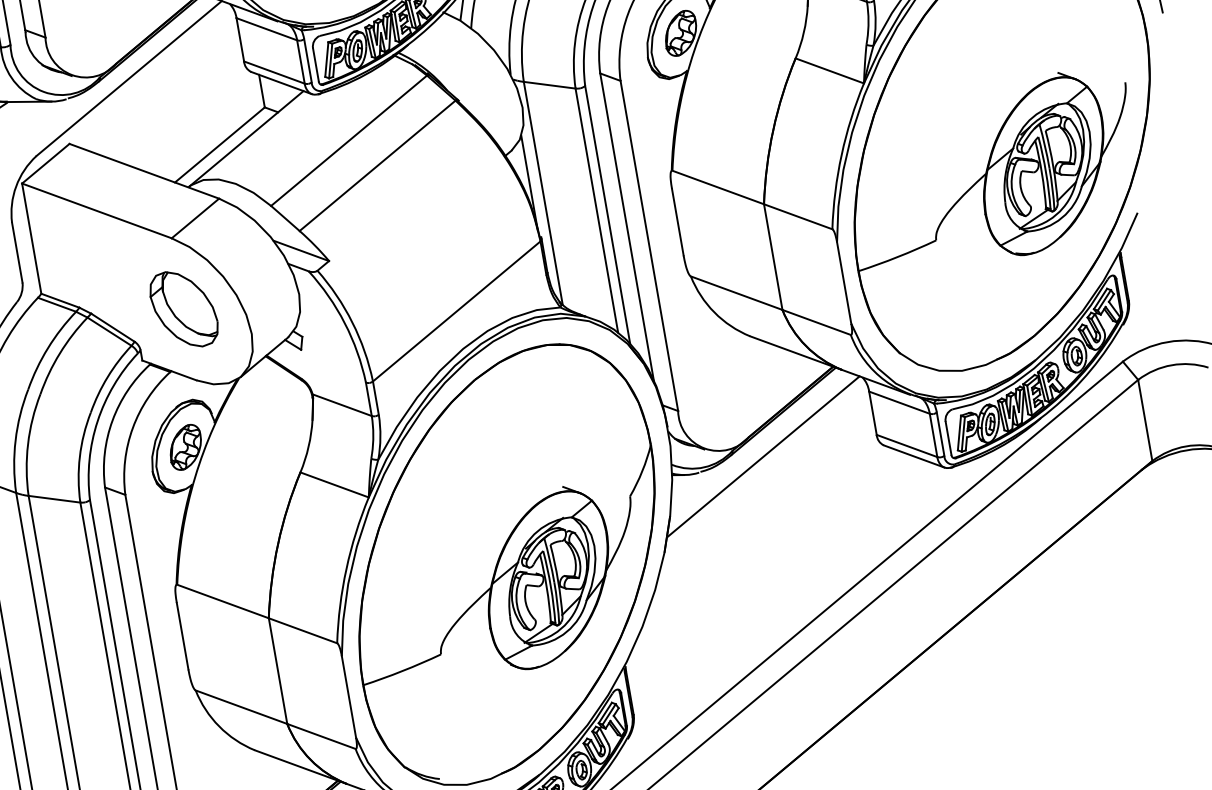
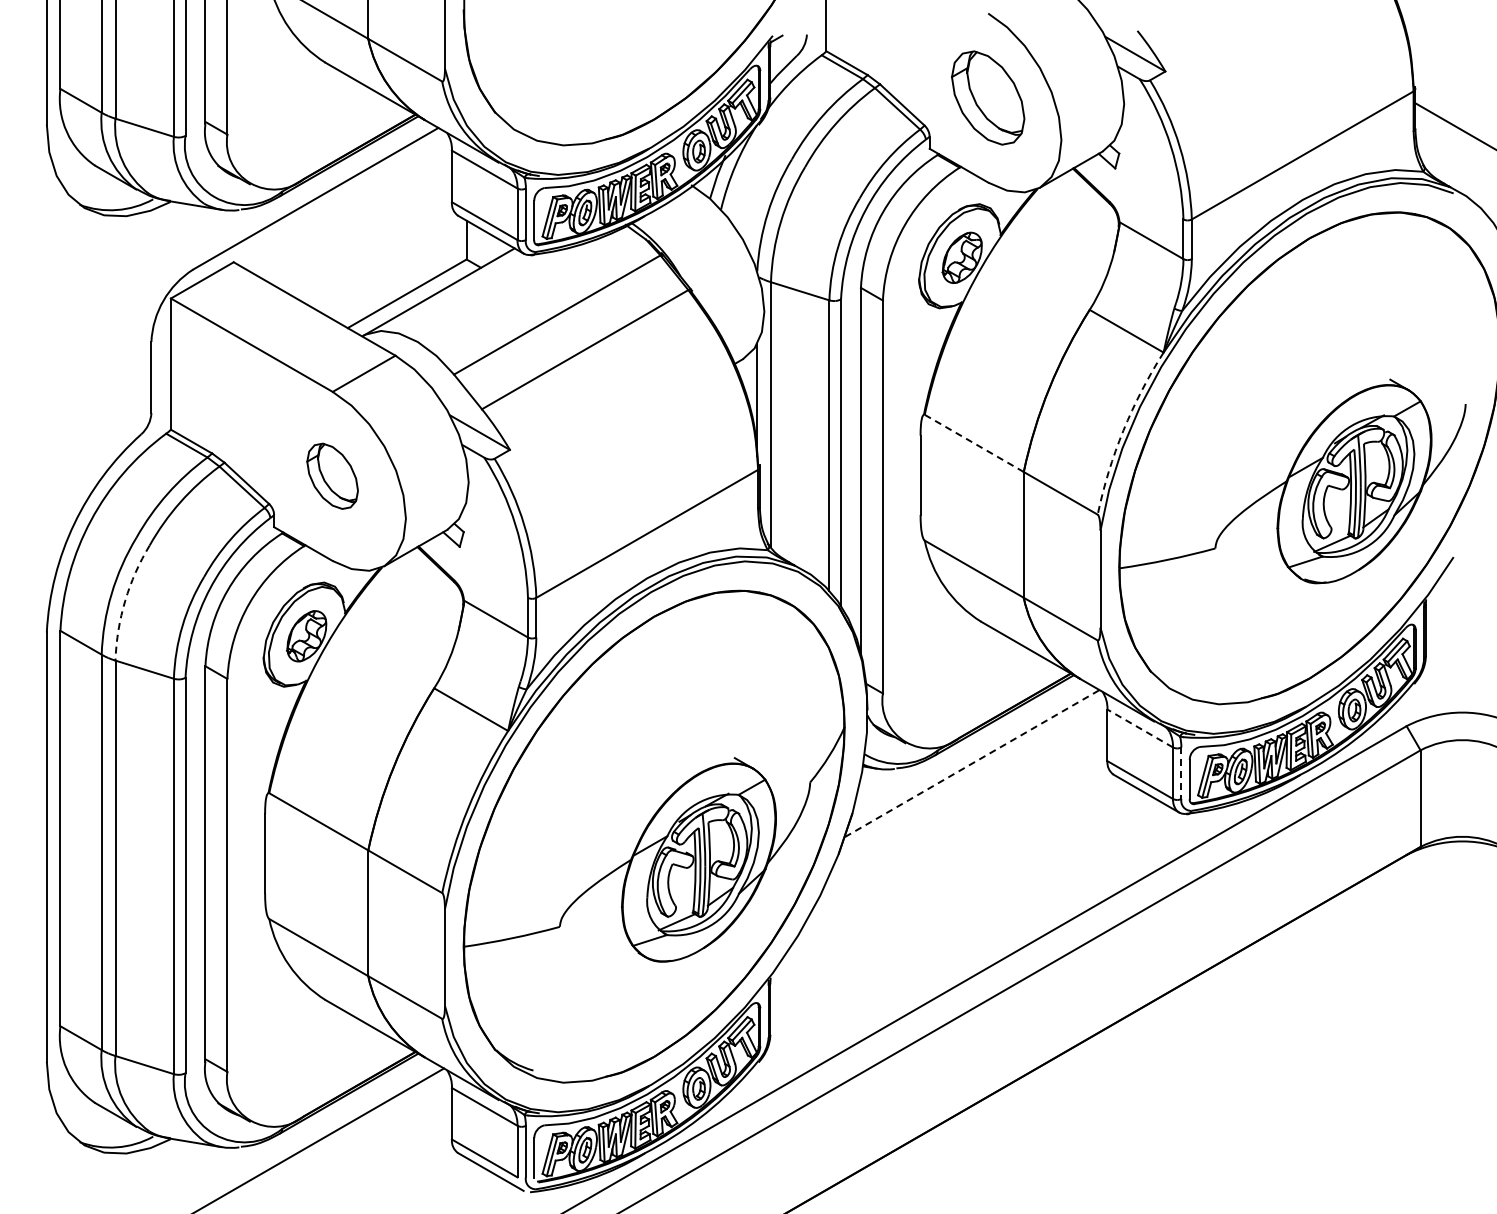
arc: (841, 154) -> (1123, 430), solid -> dashed
line: (718, 187) -> (974, 443), solid -> dashed
part: (183, 308) -> (332, 475), size x0.7
line: (899, 402) -> (1140, 728), solid -> dashed
line: (940, 434) -> (1181, 773), solid -> dashed
arc: (28, 443) -> (125, 600), solid -> dashed
line: (763, 456) -> (972, 763), solid -> dashed

